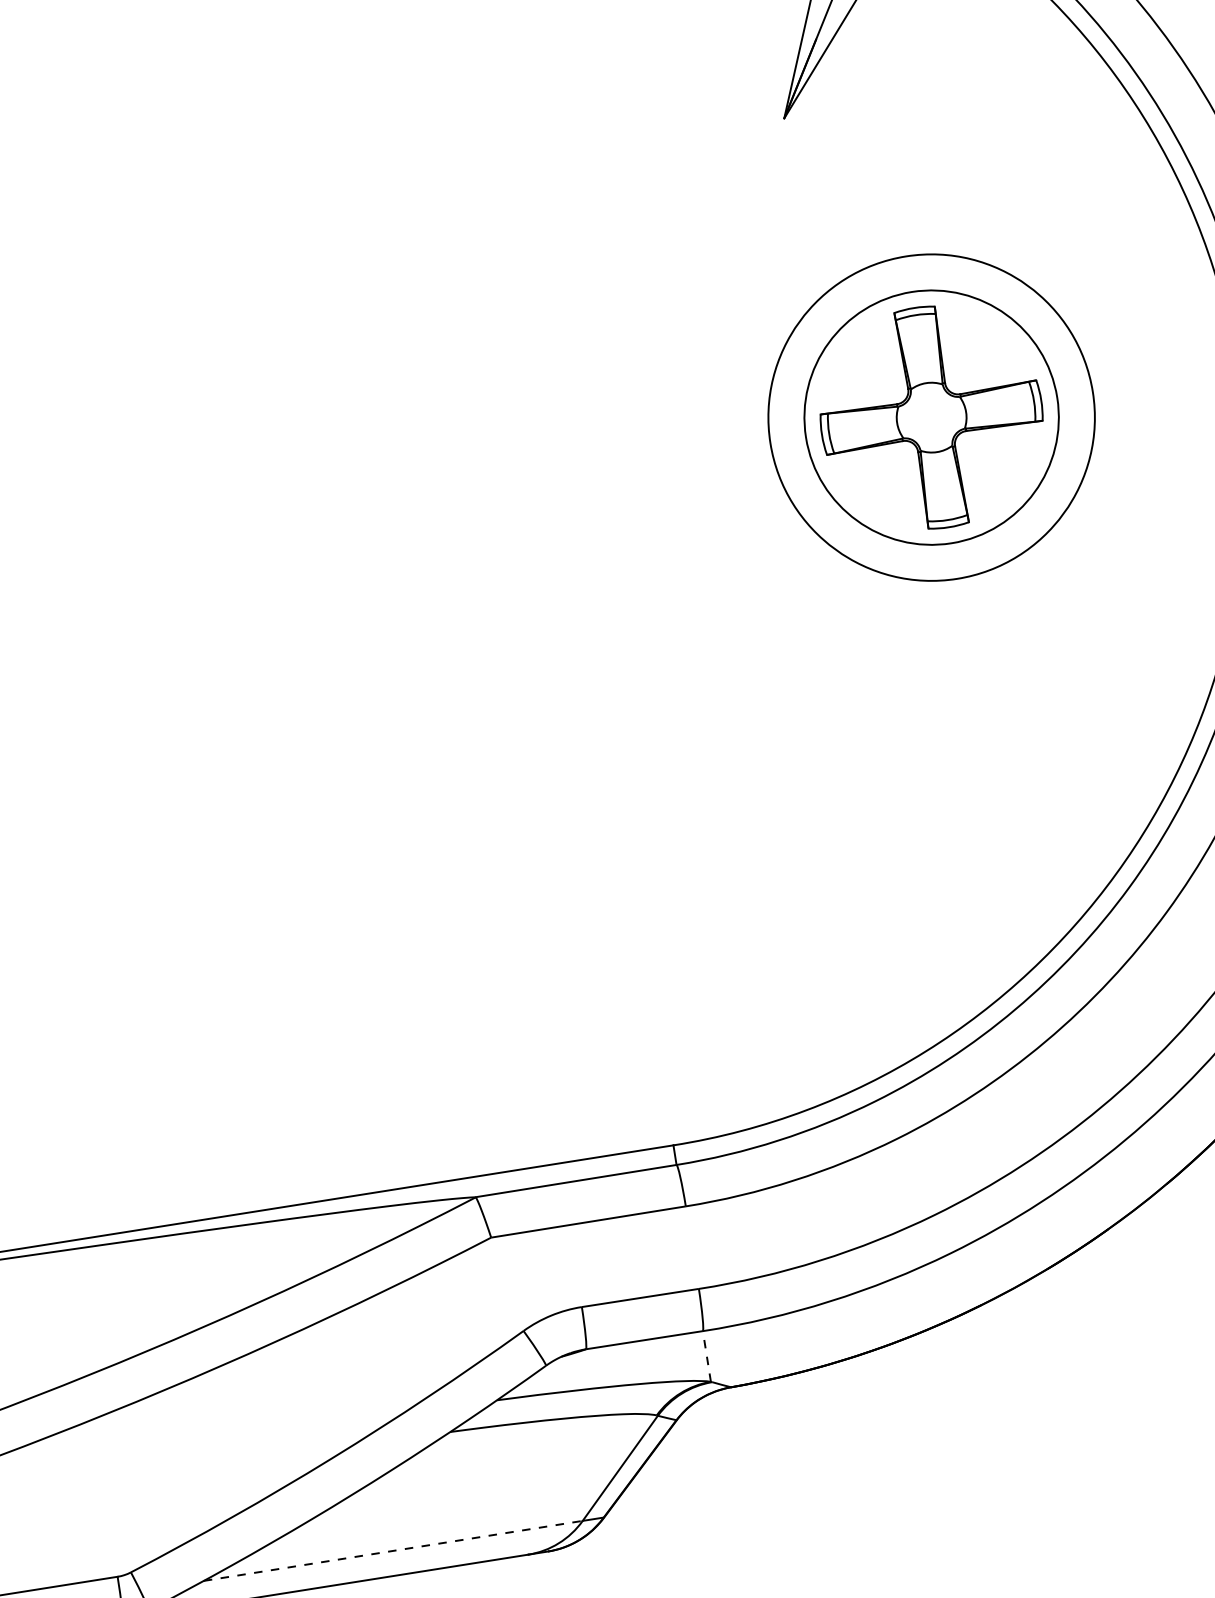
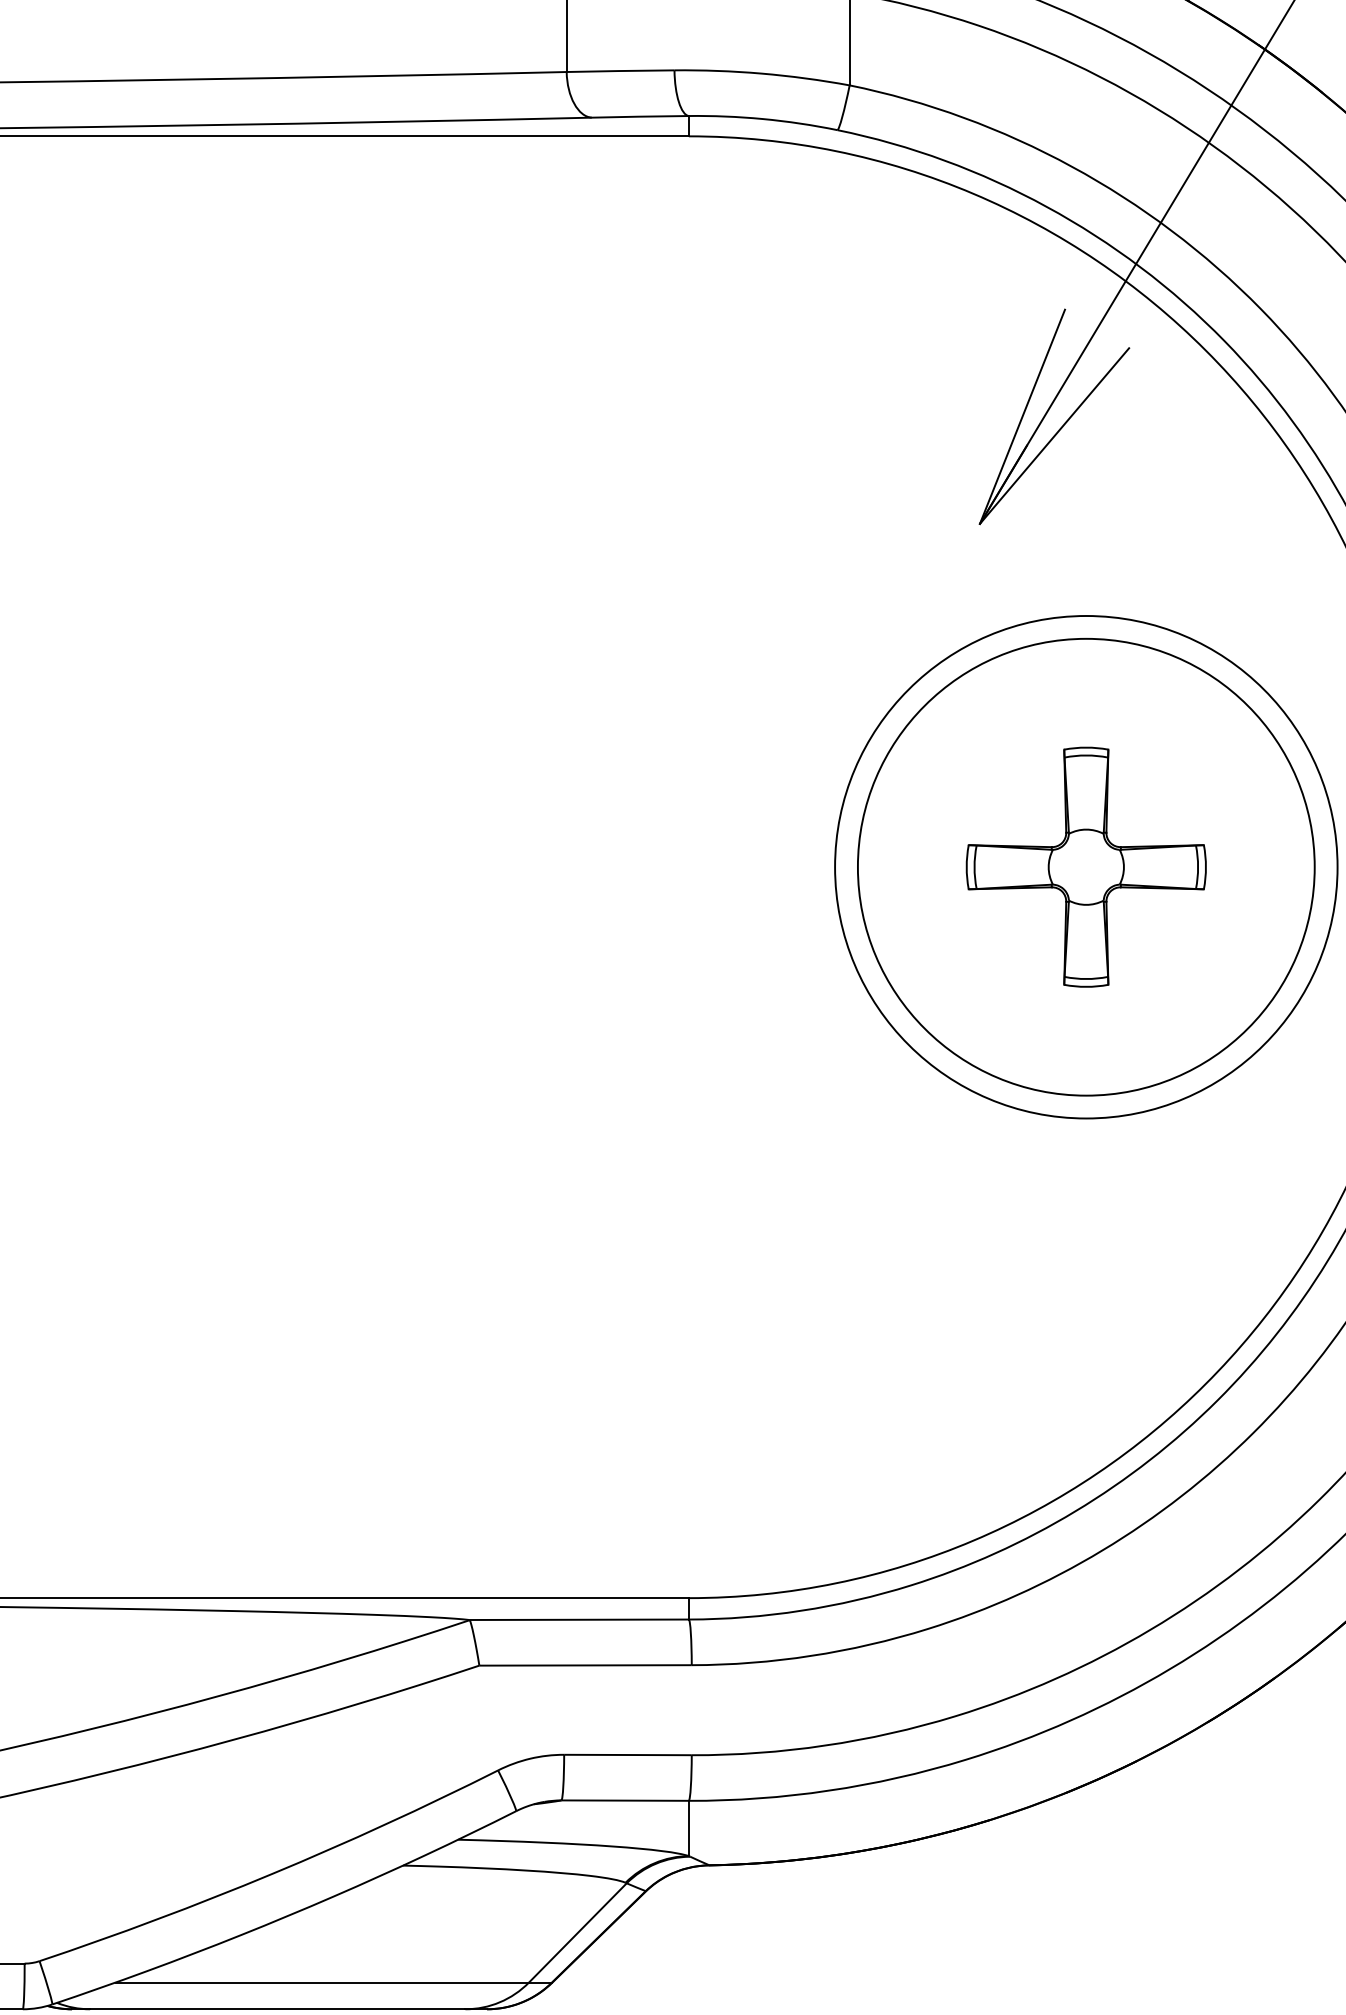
circle: (930, 417) -> (1085, 866), size x1.67
circle: (931, 417) -> (1086, 867), size x1.43
line: (706, 1356) -> (688, 1828), dashed -> solid
line: (393, 1550) -> (322, 1982), dashed -> solid

